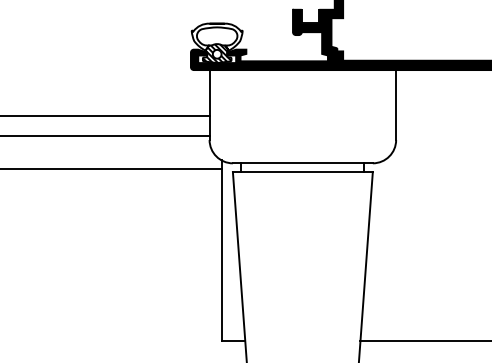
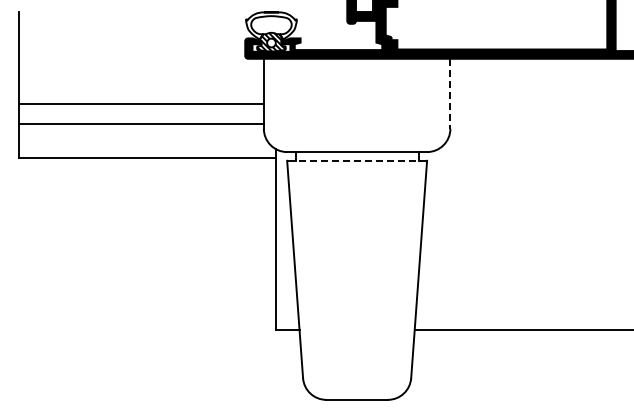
line: (396, 105) -> (450, 94), solid -> dashed
line: (303, 171) -> (357, 160), solid -> dashed

